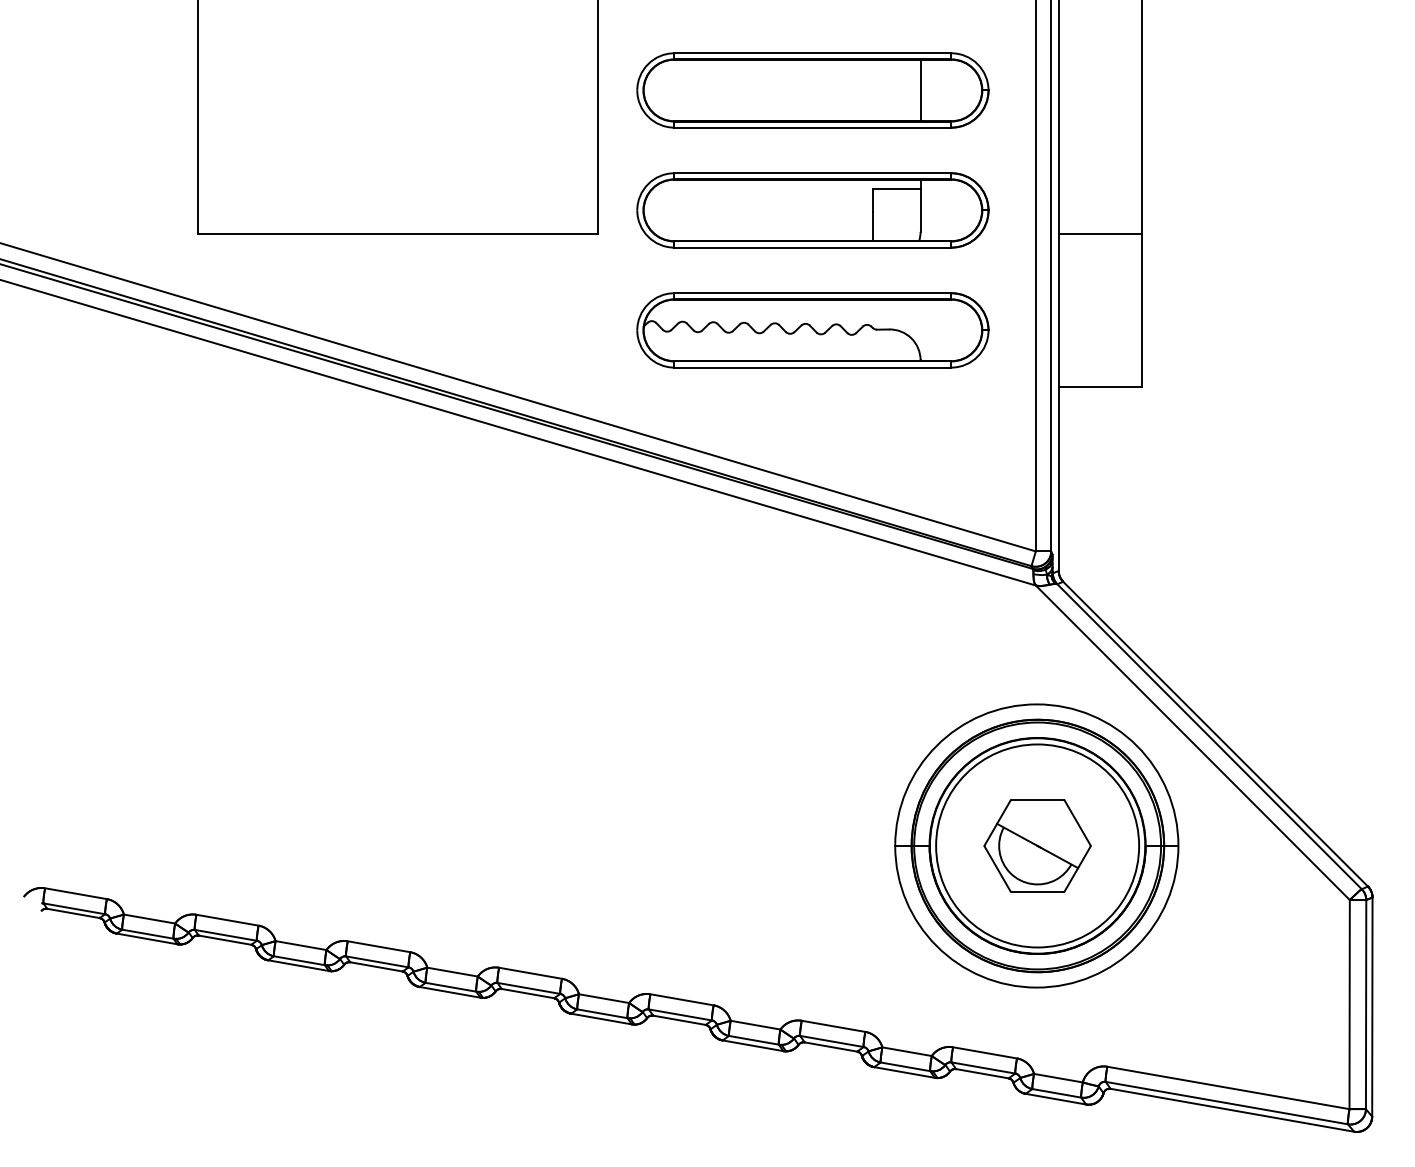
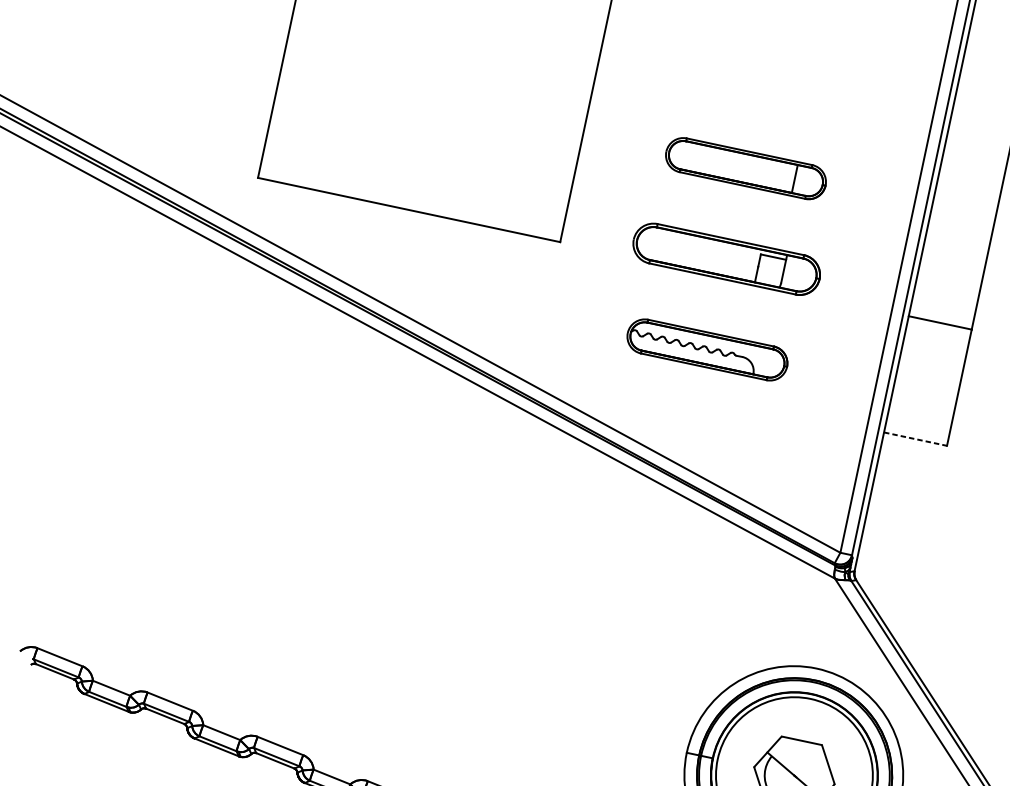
part: (812, 90) -> (745, 168), size x0.6
part: (812, 210) -> (726, 259), size x0.7
part: (812, 330) -> (707, 349), size x0.6
line: (1100, 387) -> (915, 439), solid -> dashed

